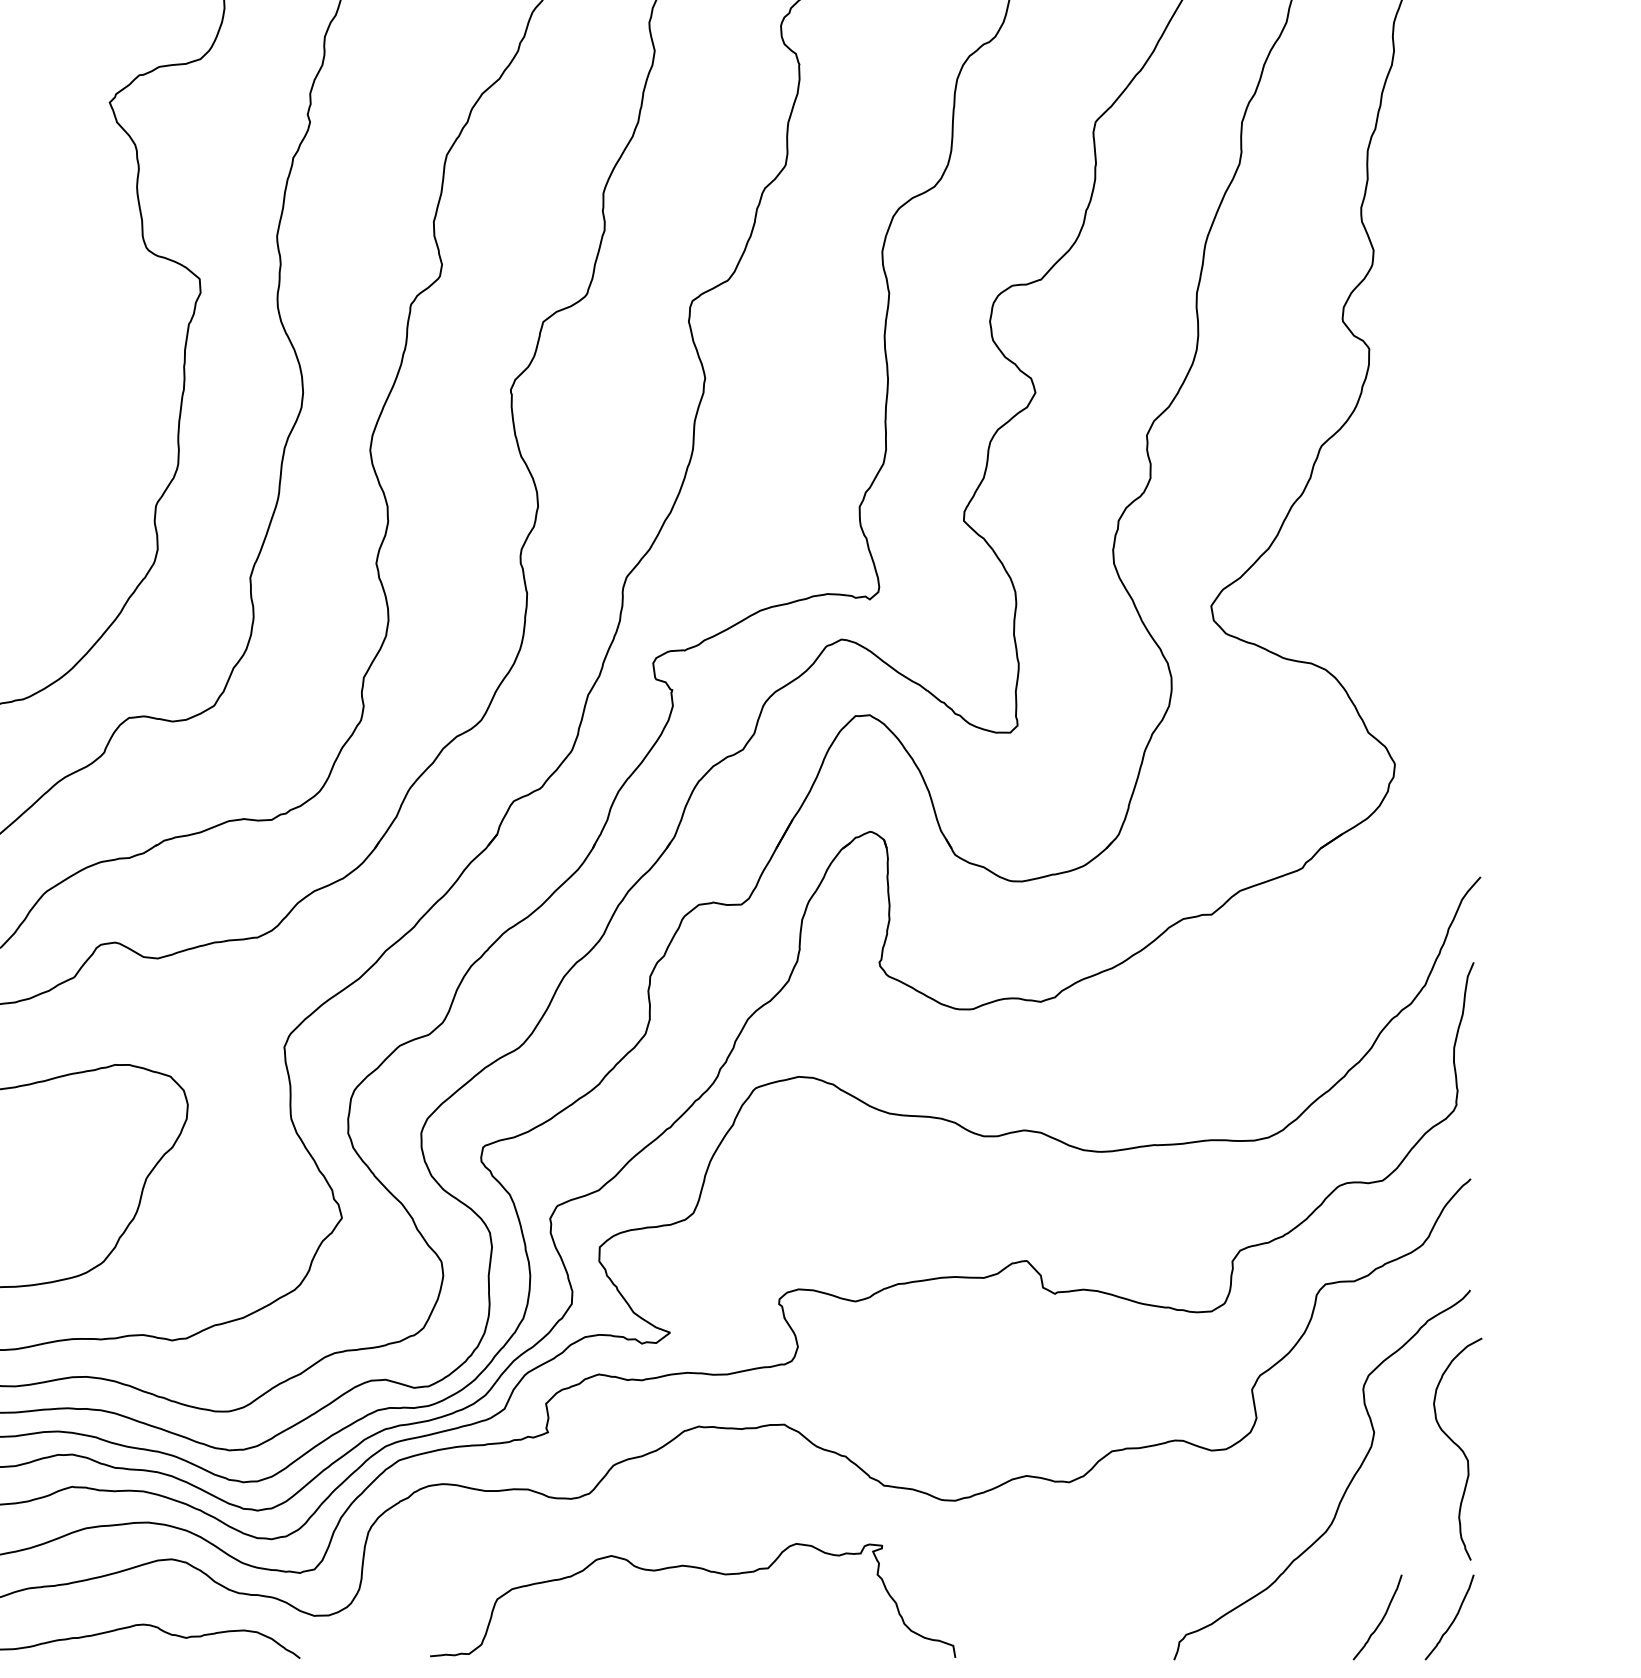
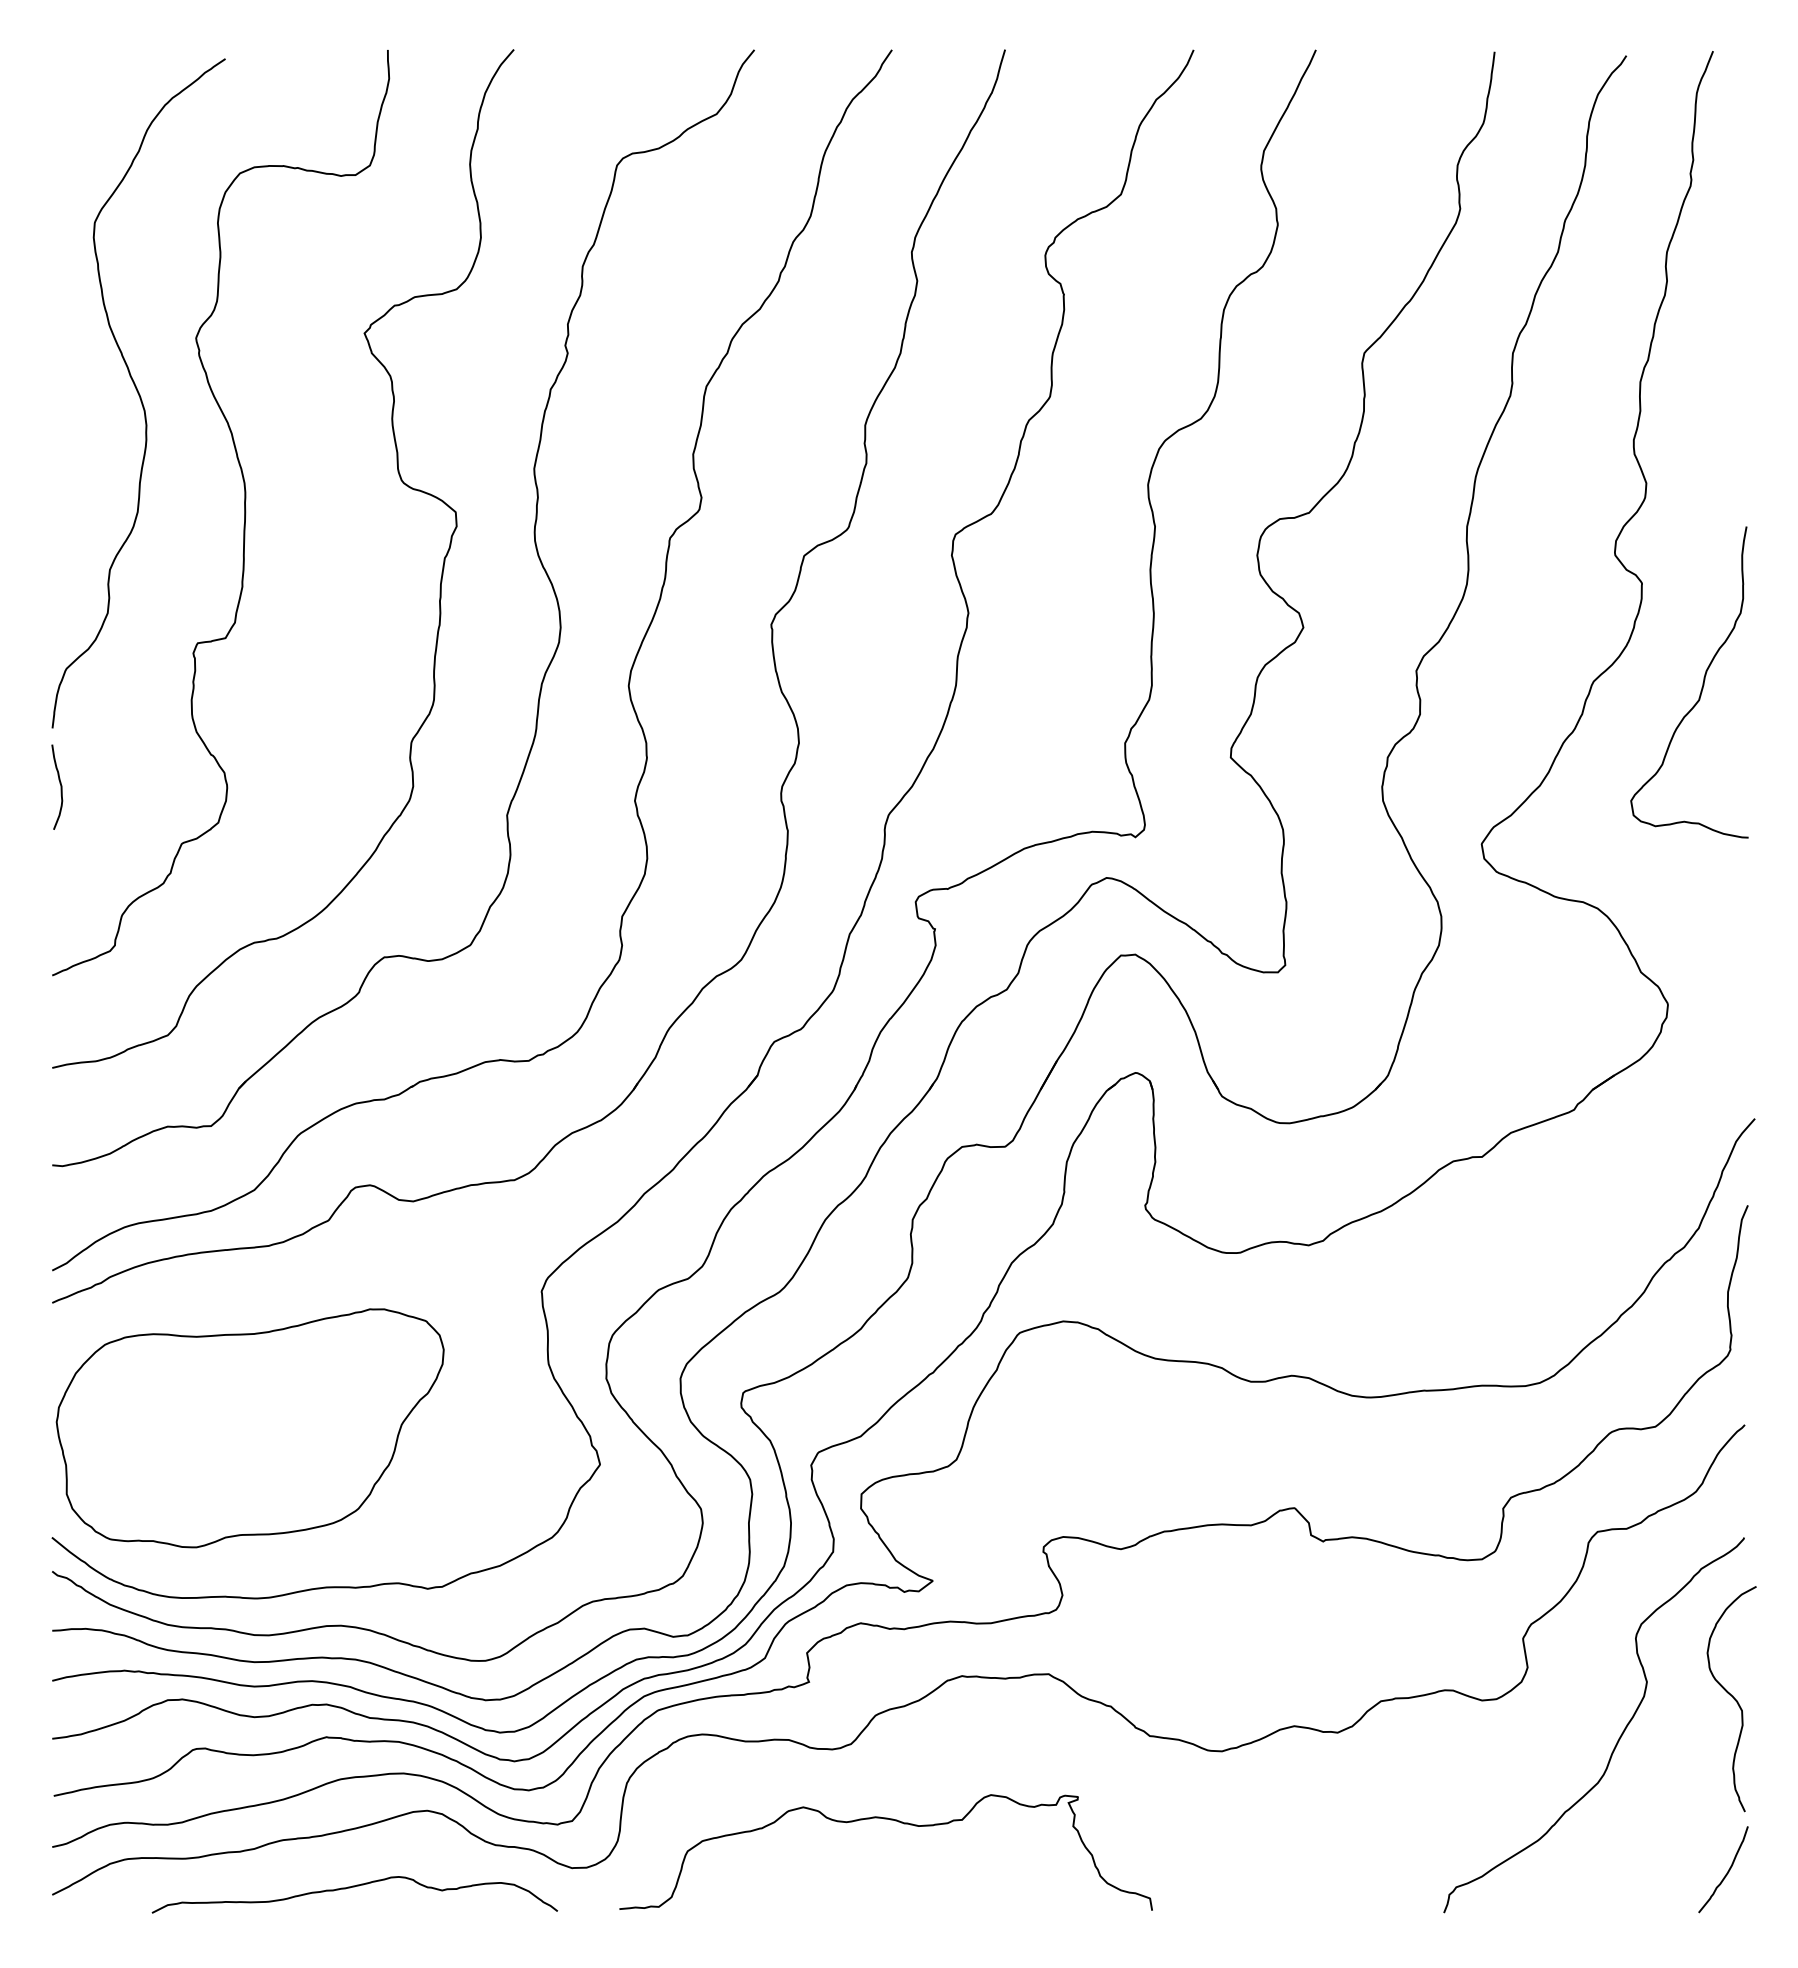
curve: (1428, 446) -> (1702, 682), added
curve: (697, 1568) -> (890, 1820), moved
curve: (1381, 1619) -> (1654, 1871), removed

